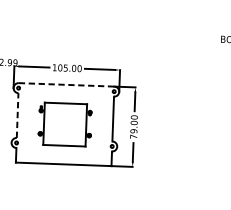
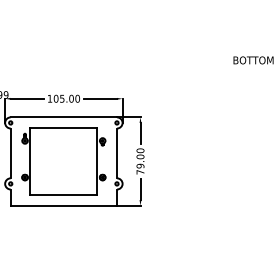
line: (67, 85) -> (64, 117), dashed -> solid
line: (17, 115) -> (10, 153), dashed -> solid
part: (64, 124) -> (63, 161), size x1.43

